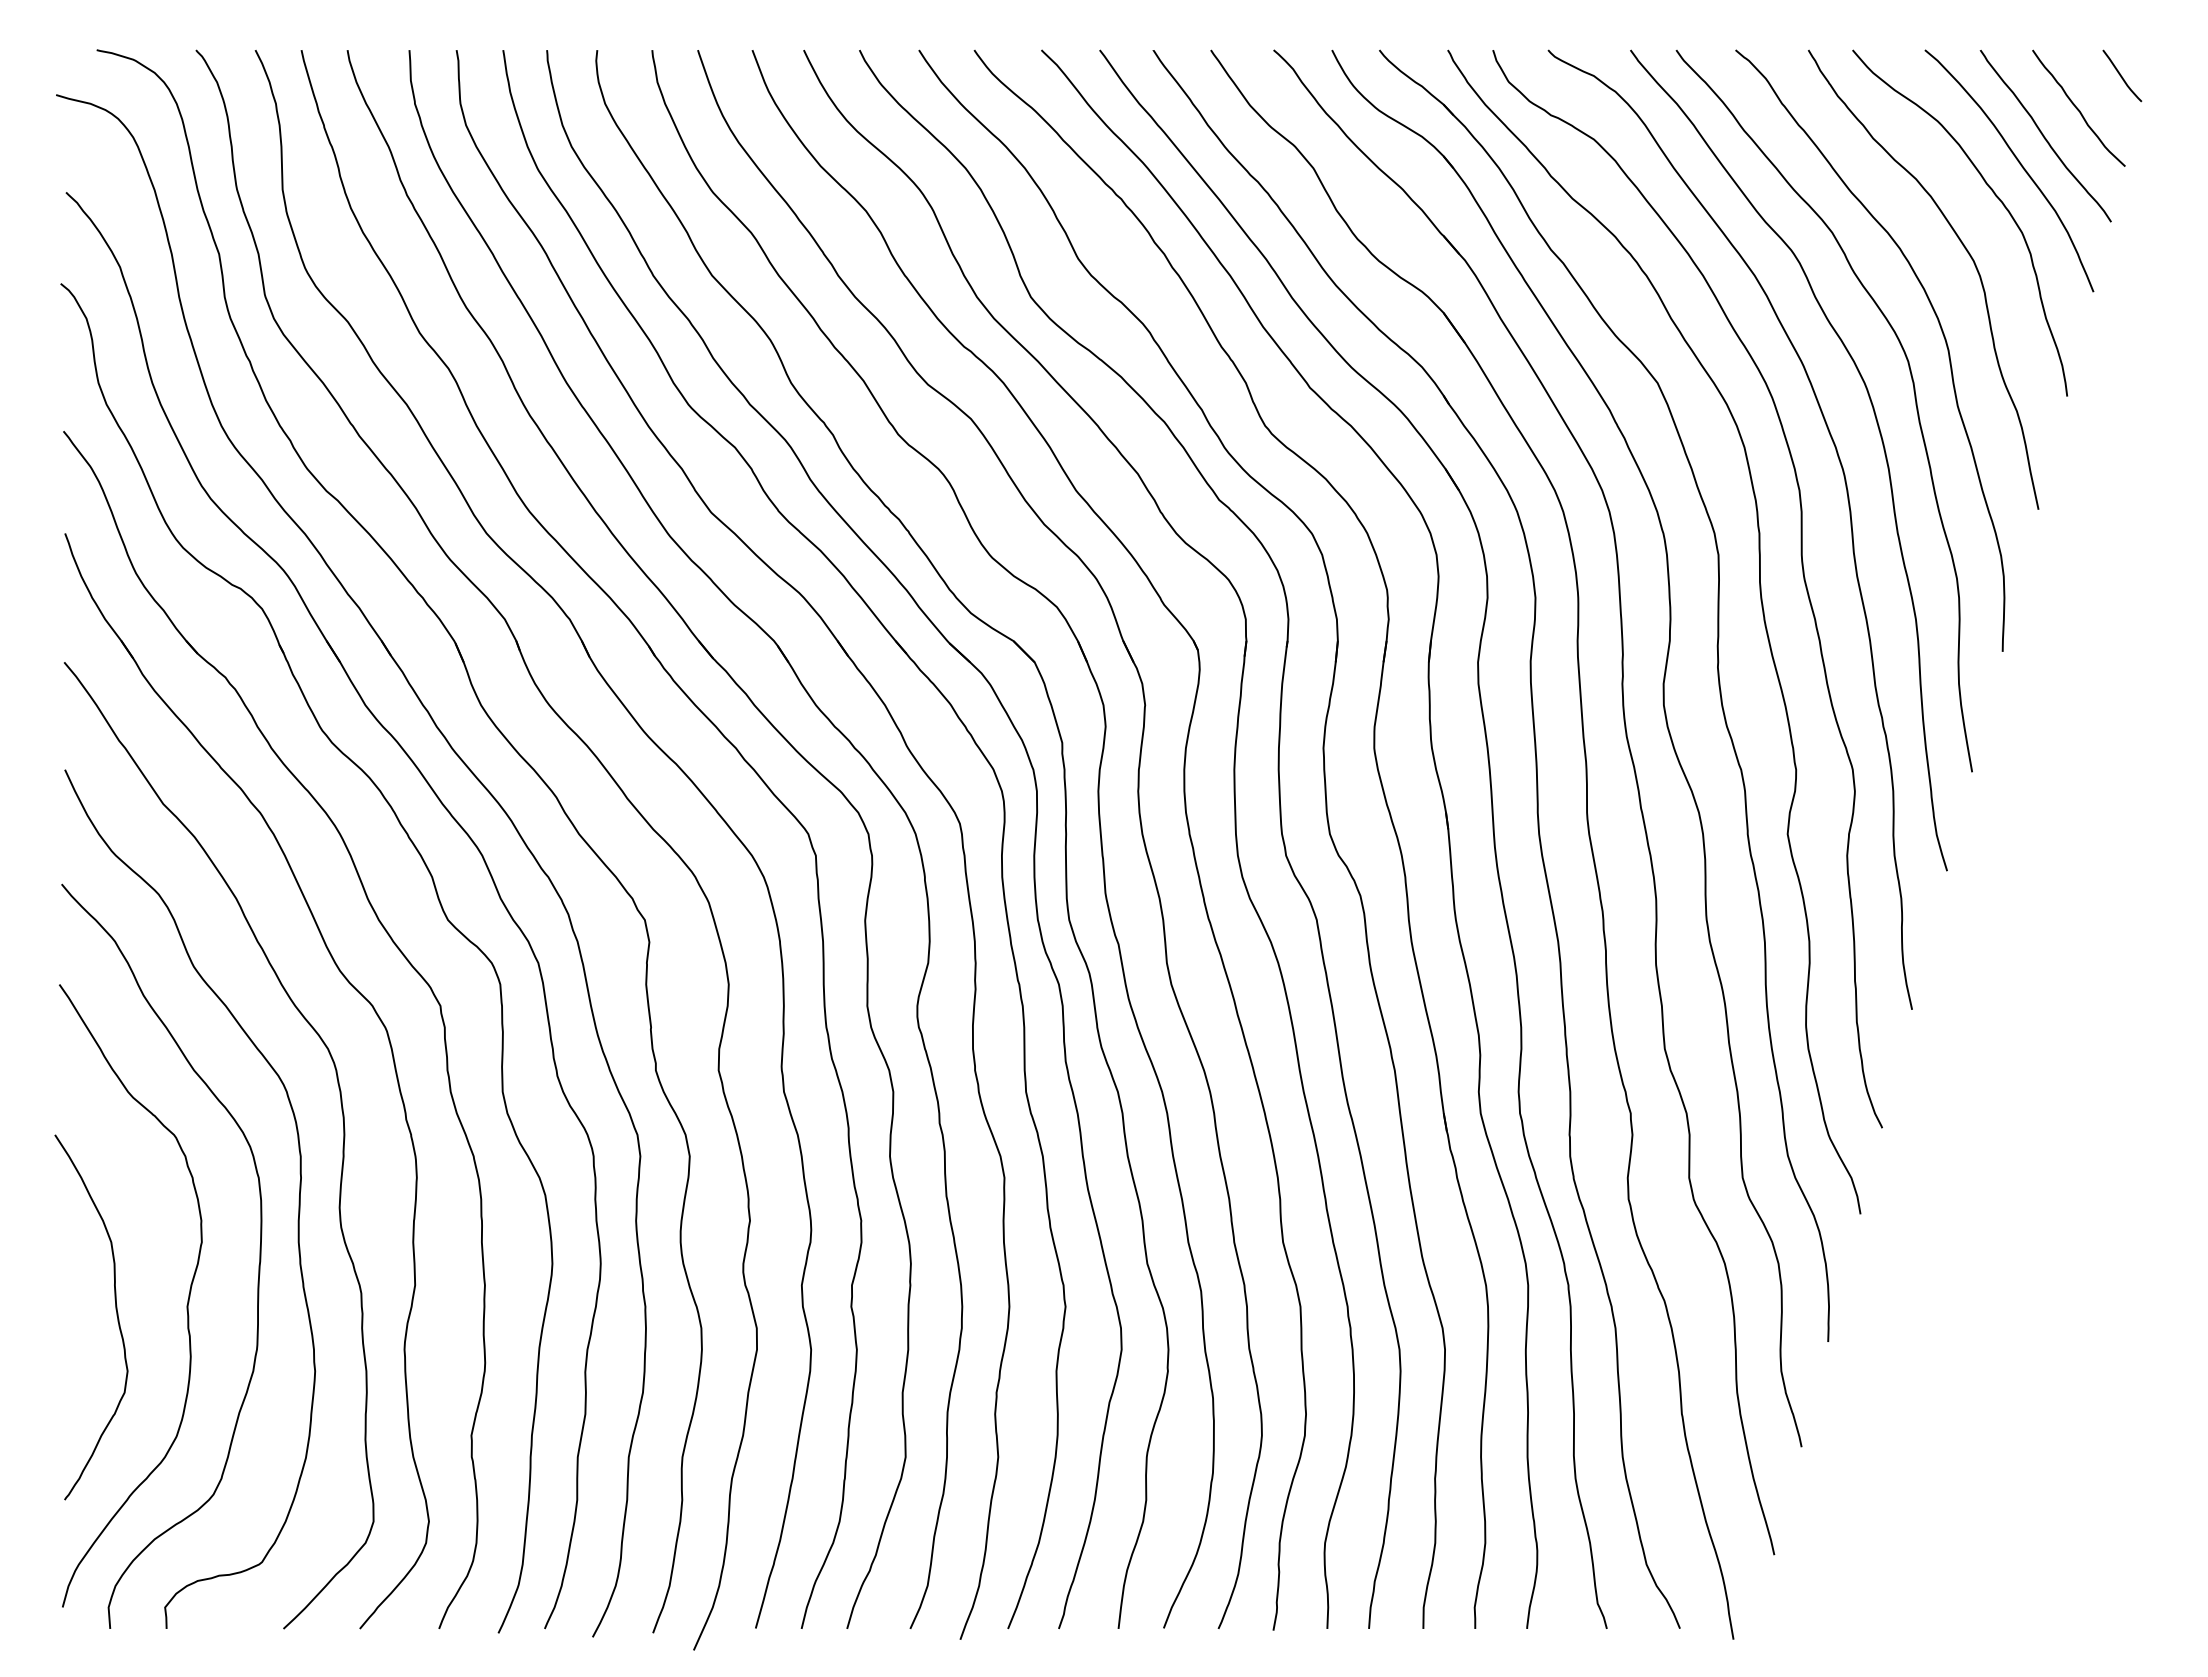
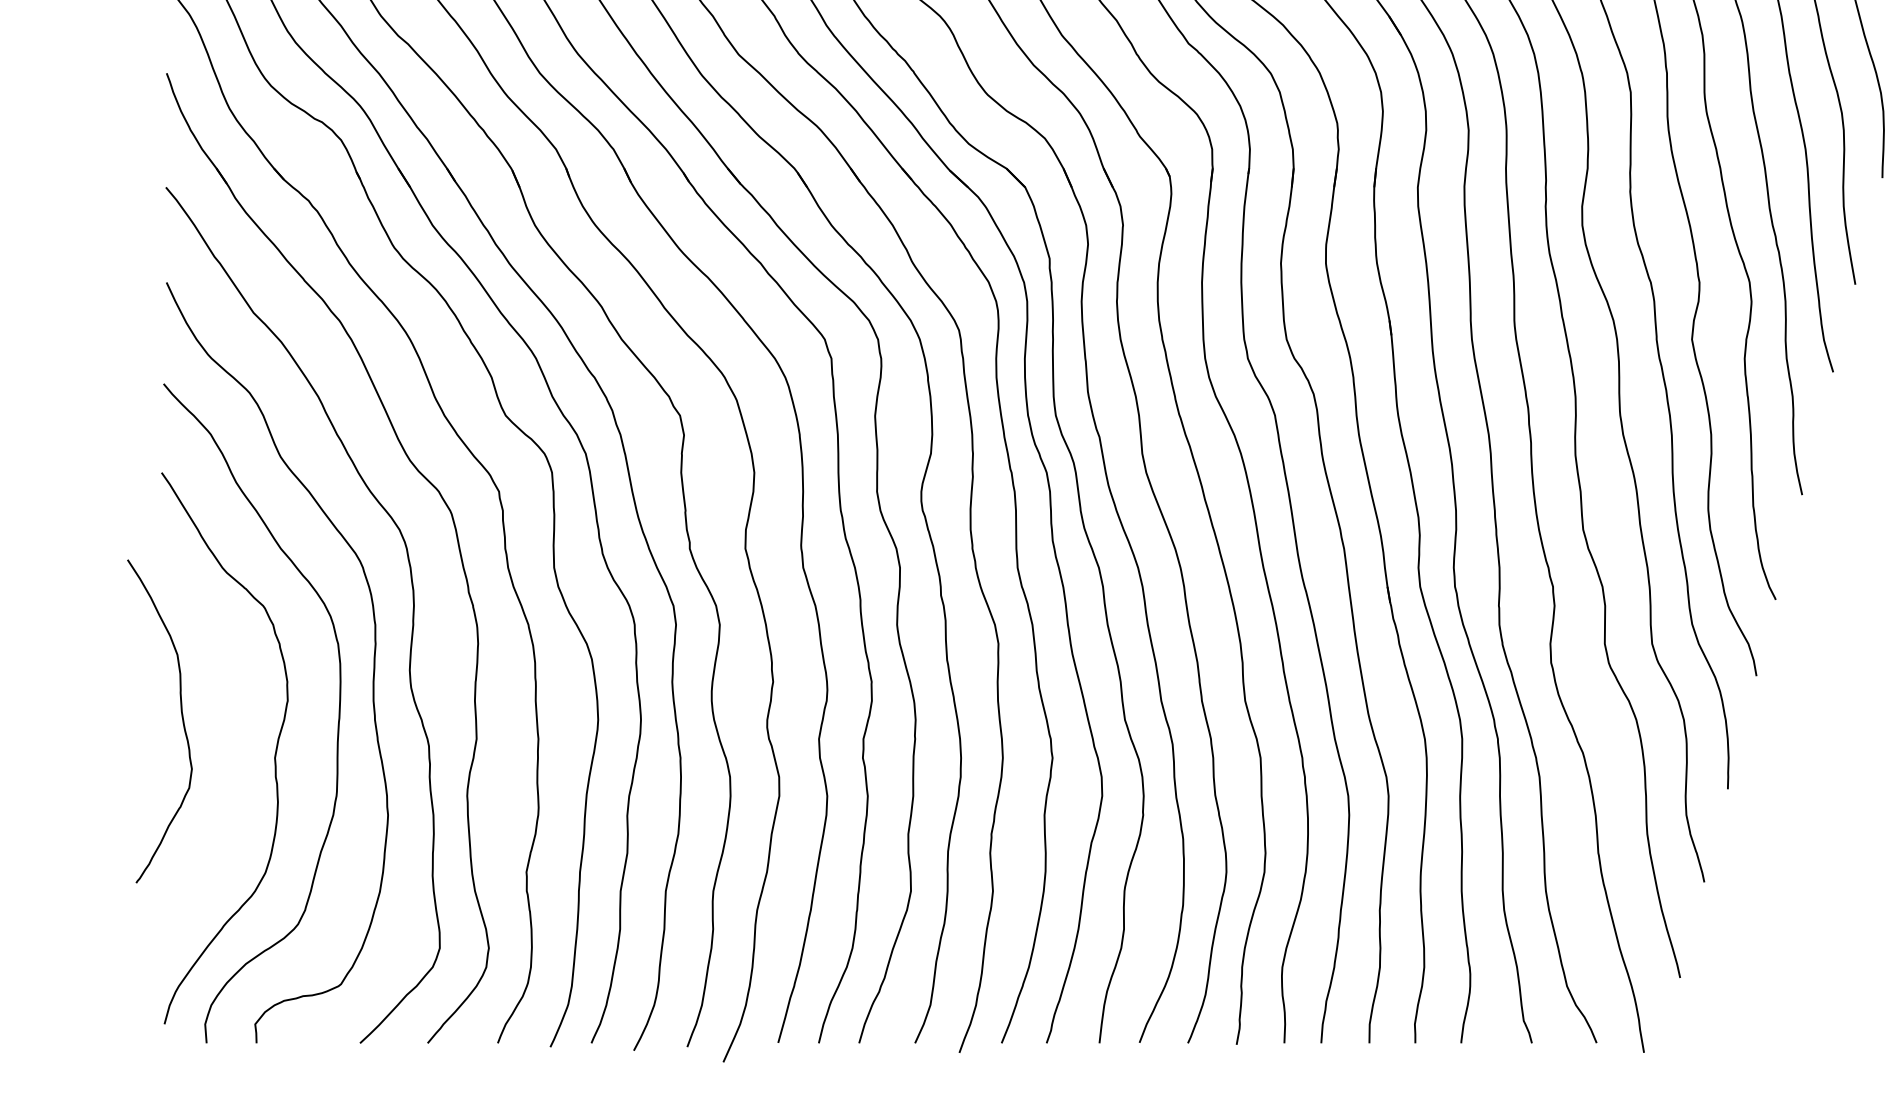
curve: (116, 1316) -> (182, 720), moved

